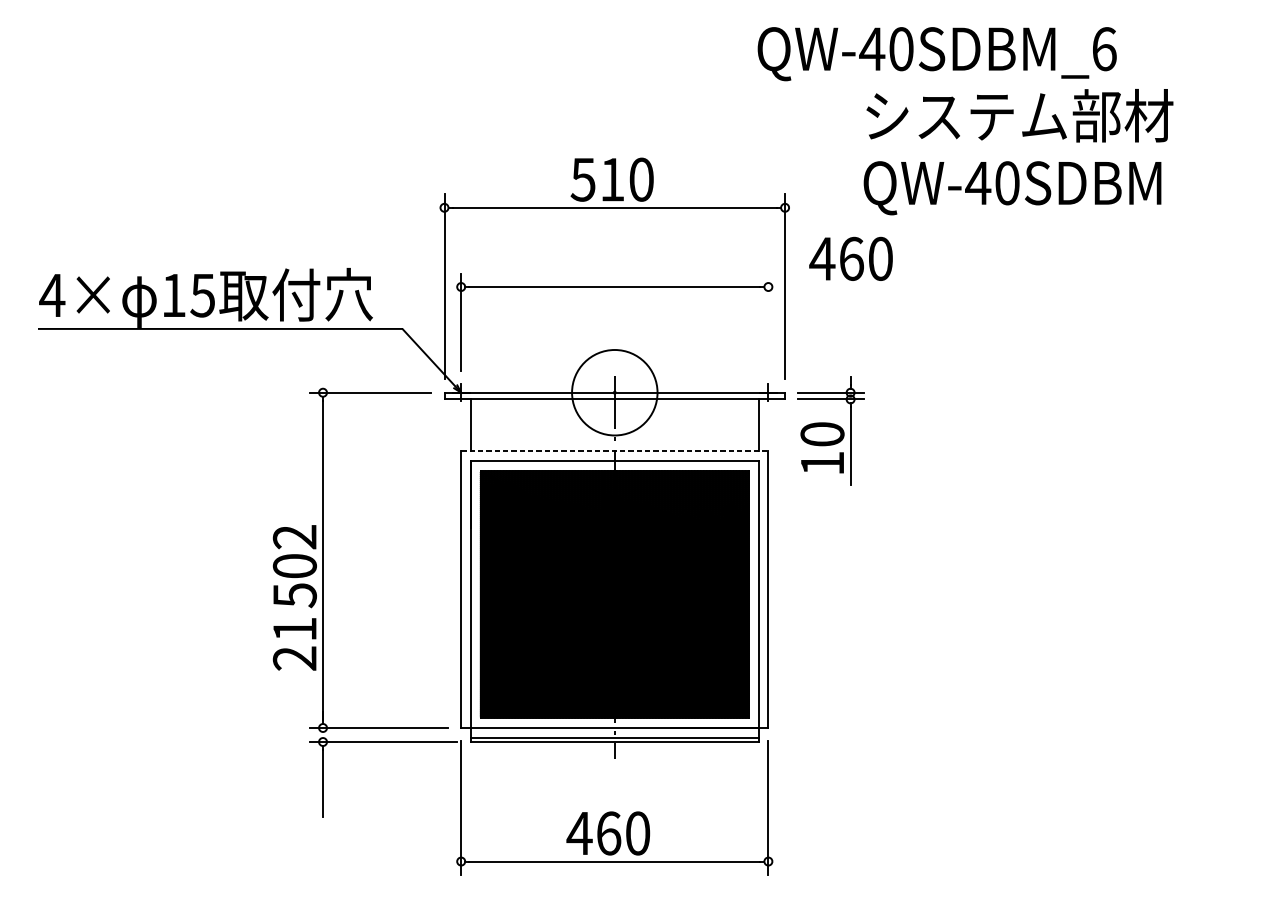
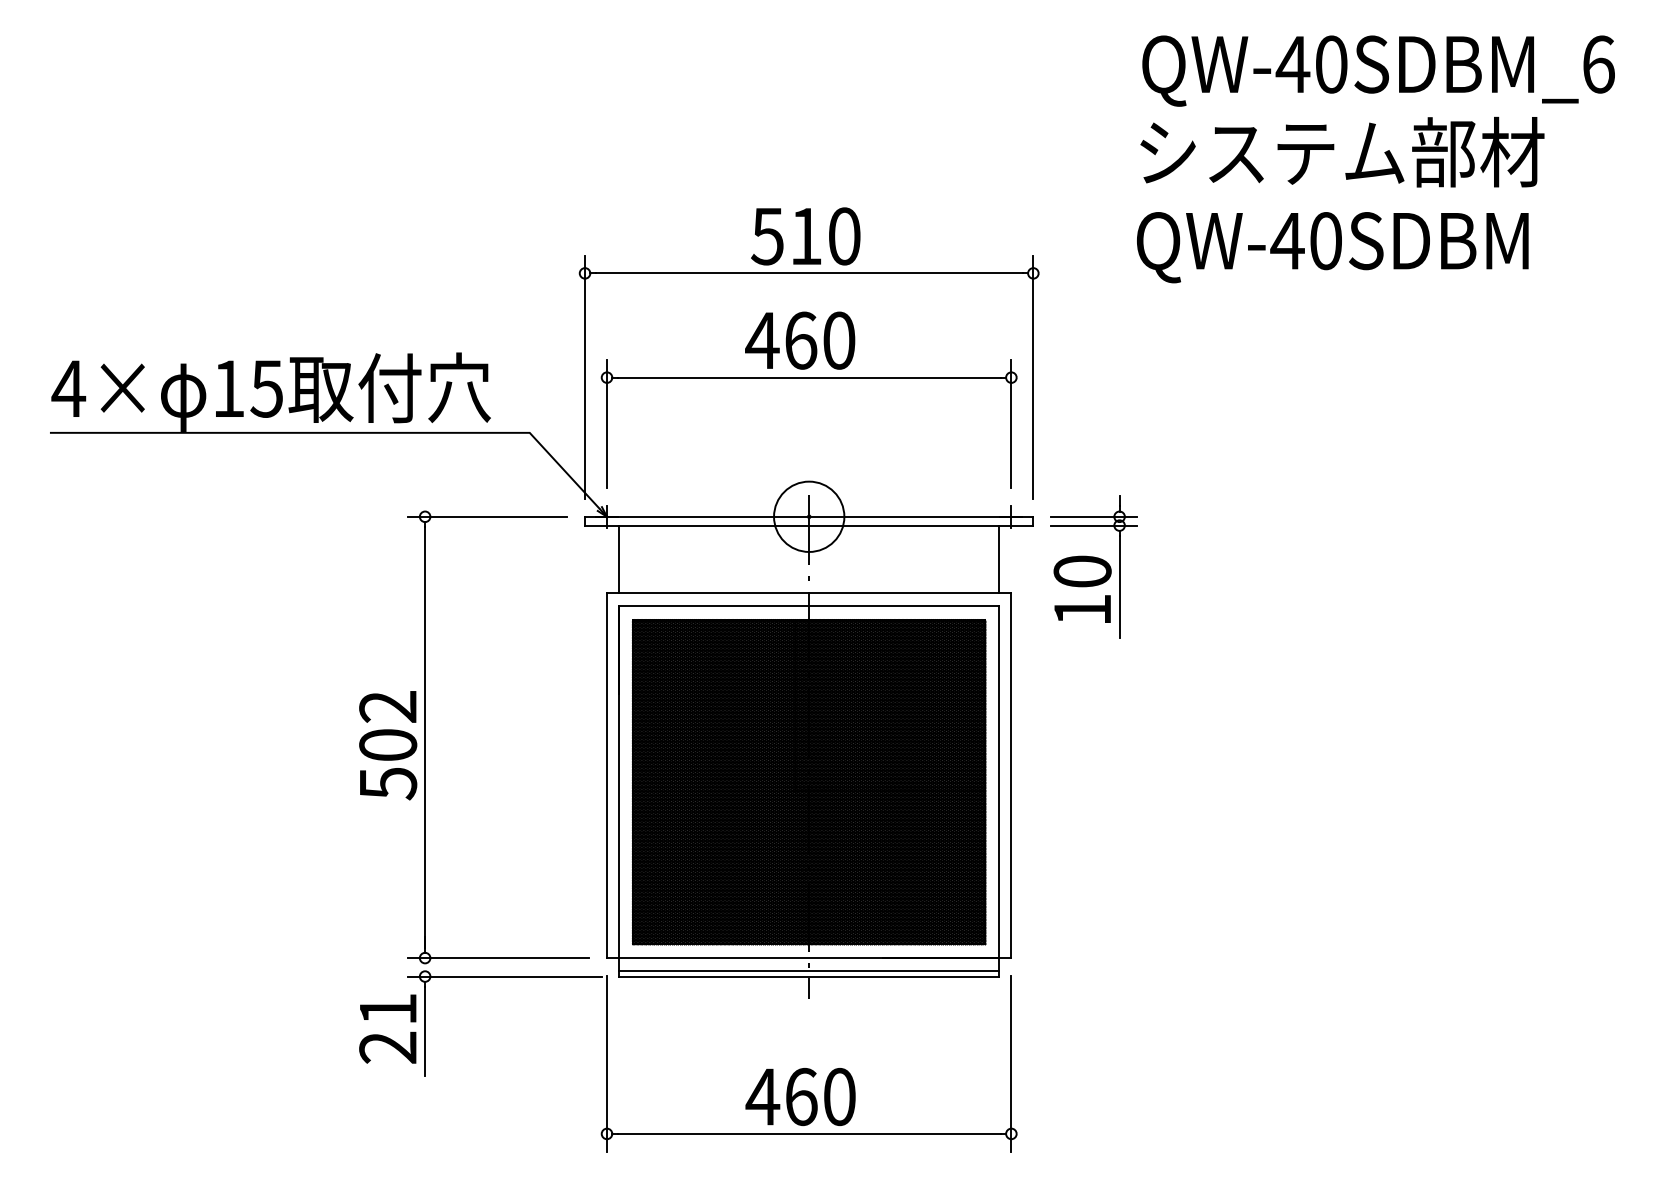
text: (937, 53) -> (1378, 70), moved
text: (851, 258) -> (800, 340), moved
line: (768, 322) -> (1011, 424), added
circle: (615, 392) -> (809, 516), size x0.62
line: (615, 451) -> (809, 593), dashed -> solid
text: (294, 643) -> (387, 1028), moved

